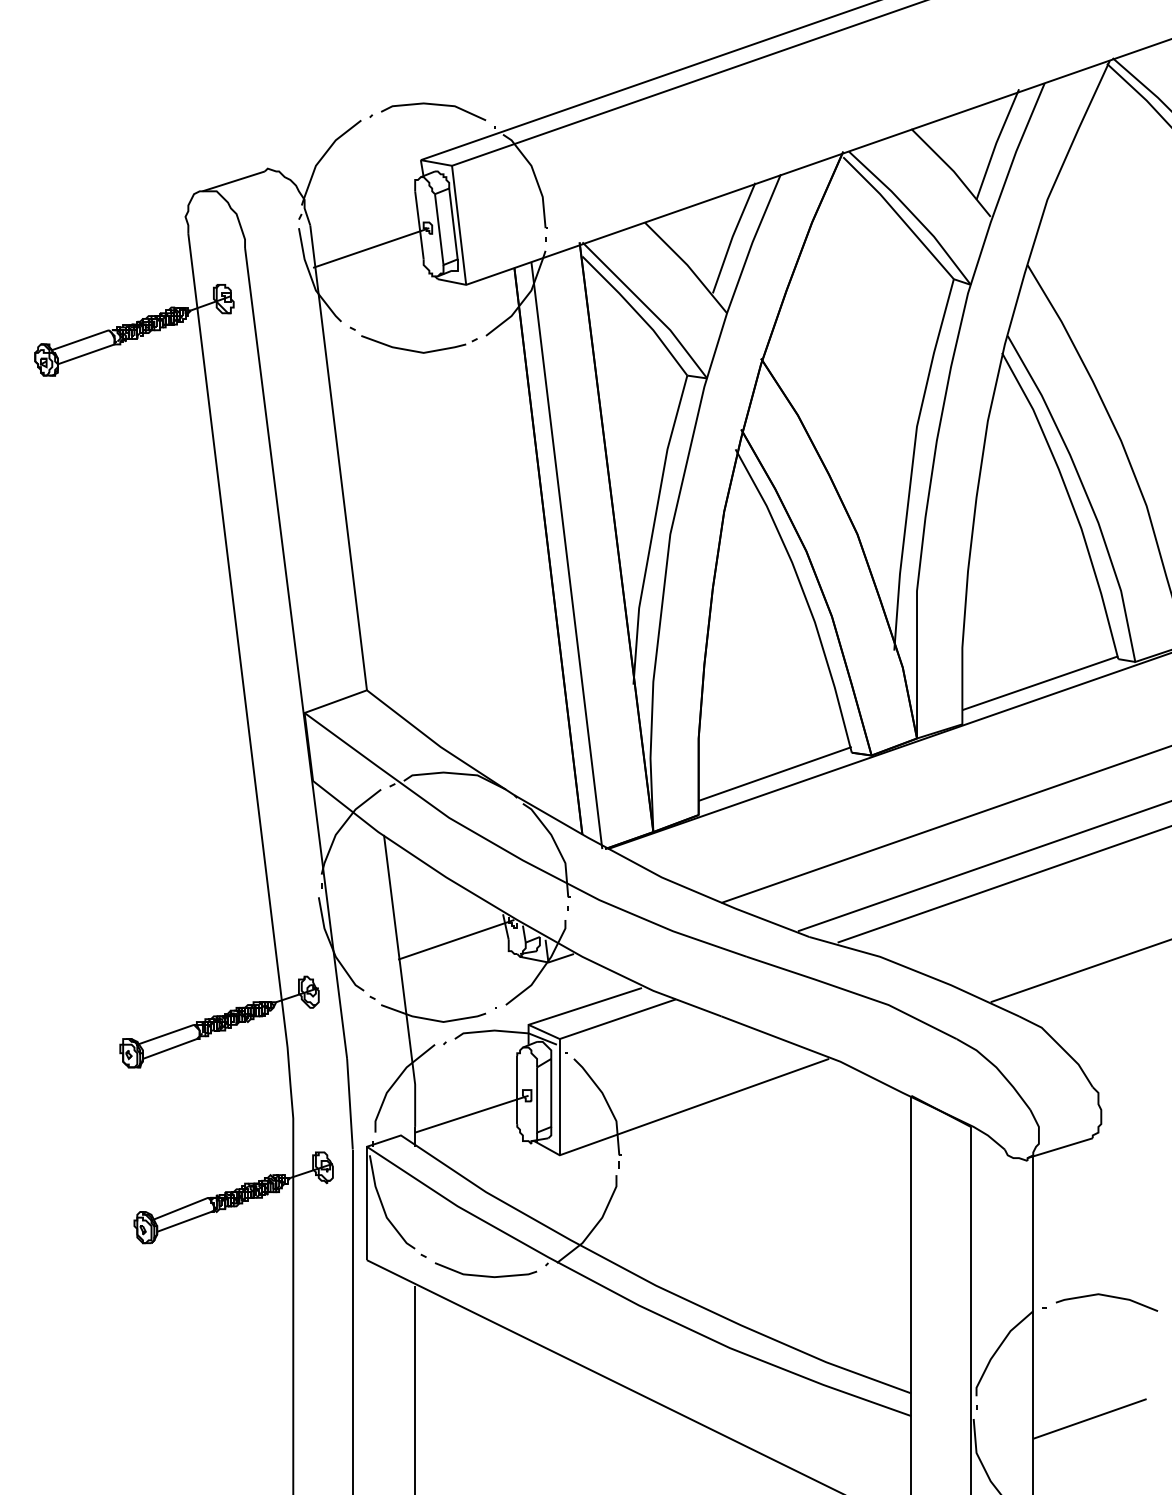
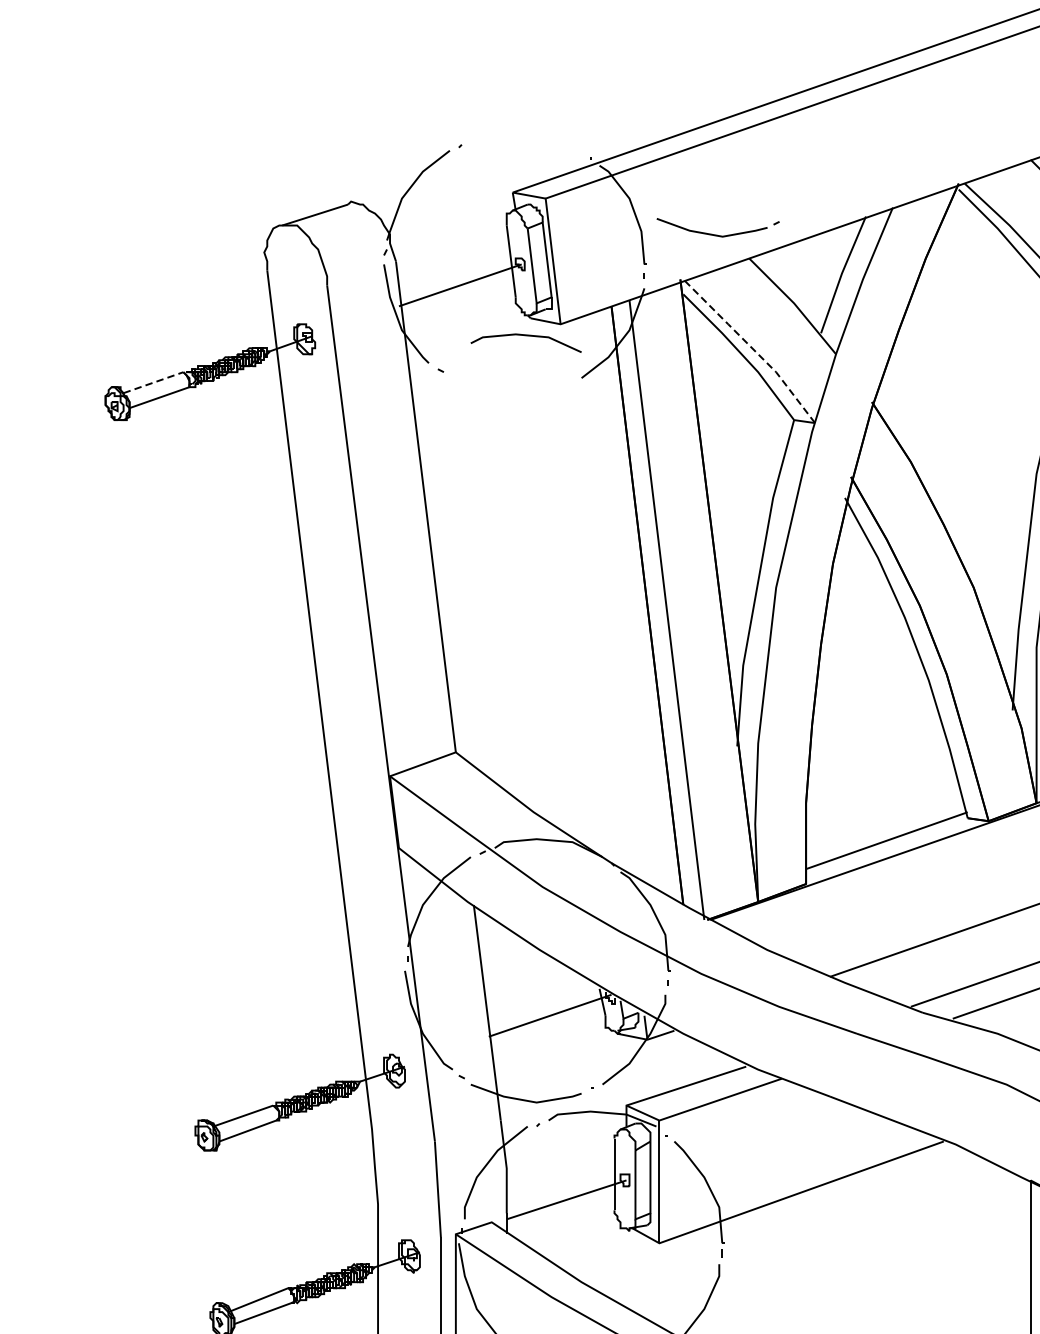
line: (433, 105) -> (526, 336), moved
line: (647, 307) -> (752, 348), solid -> dashed
line: (81, 340) -> (154, 383), solid -> dashed
part: (417, 350) -> (716, 234), moved

